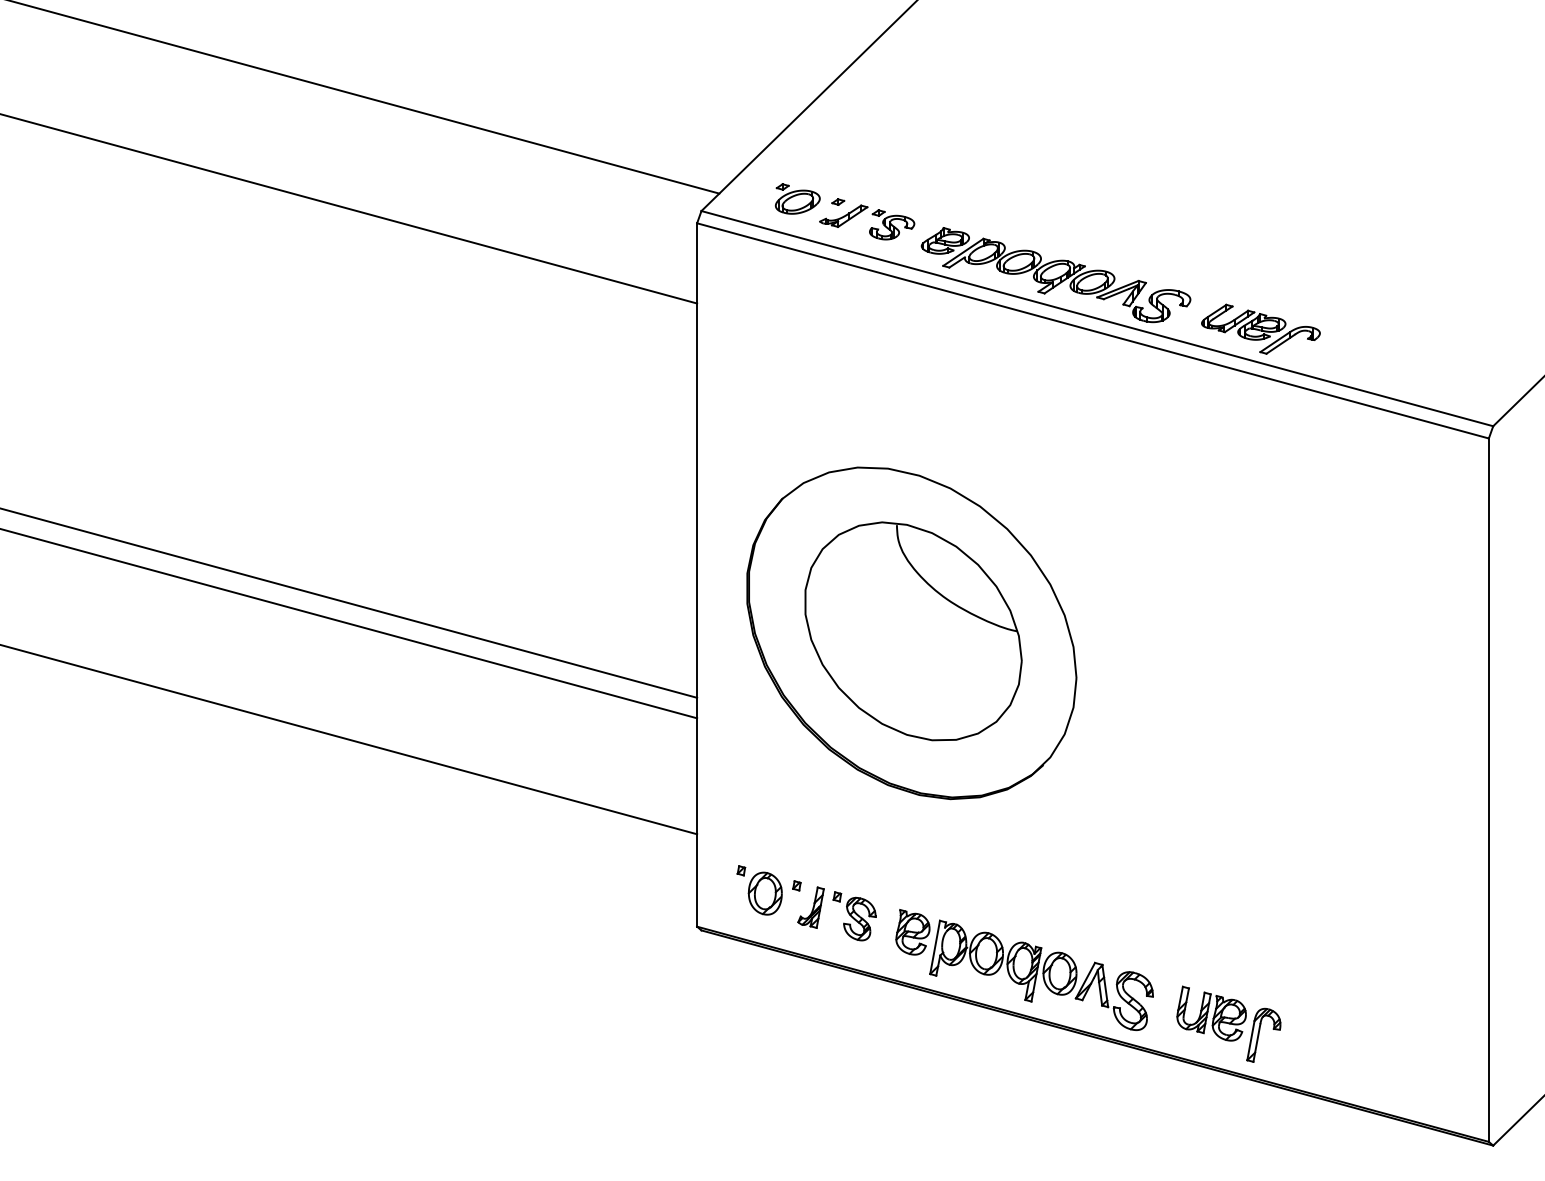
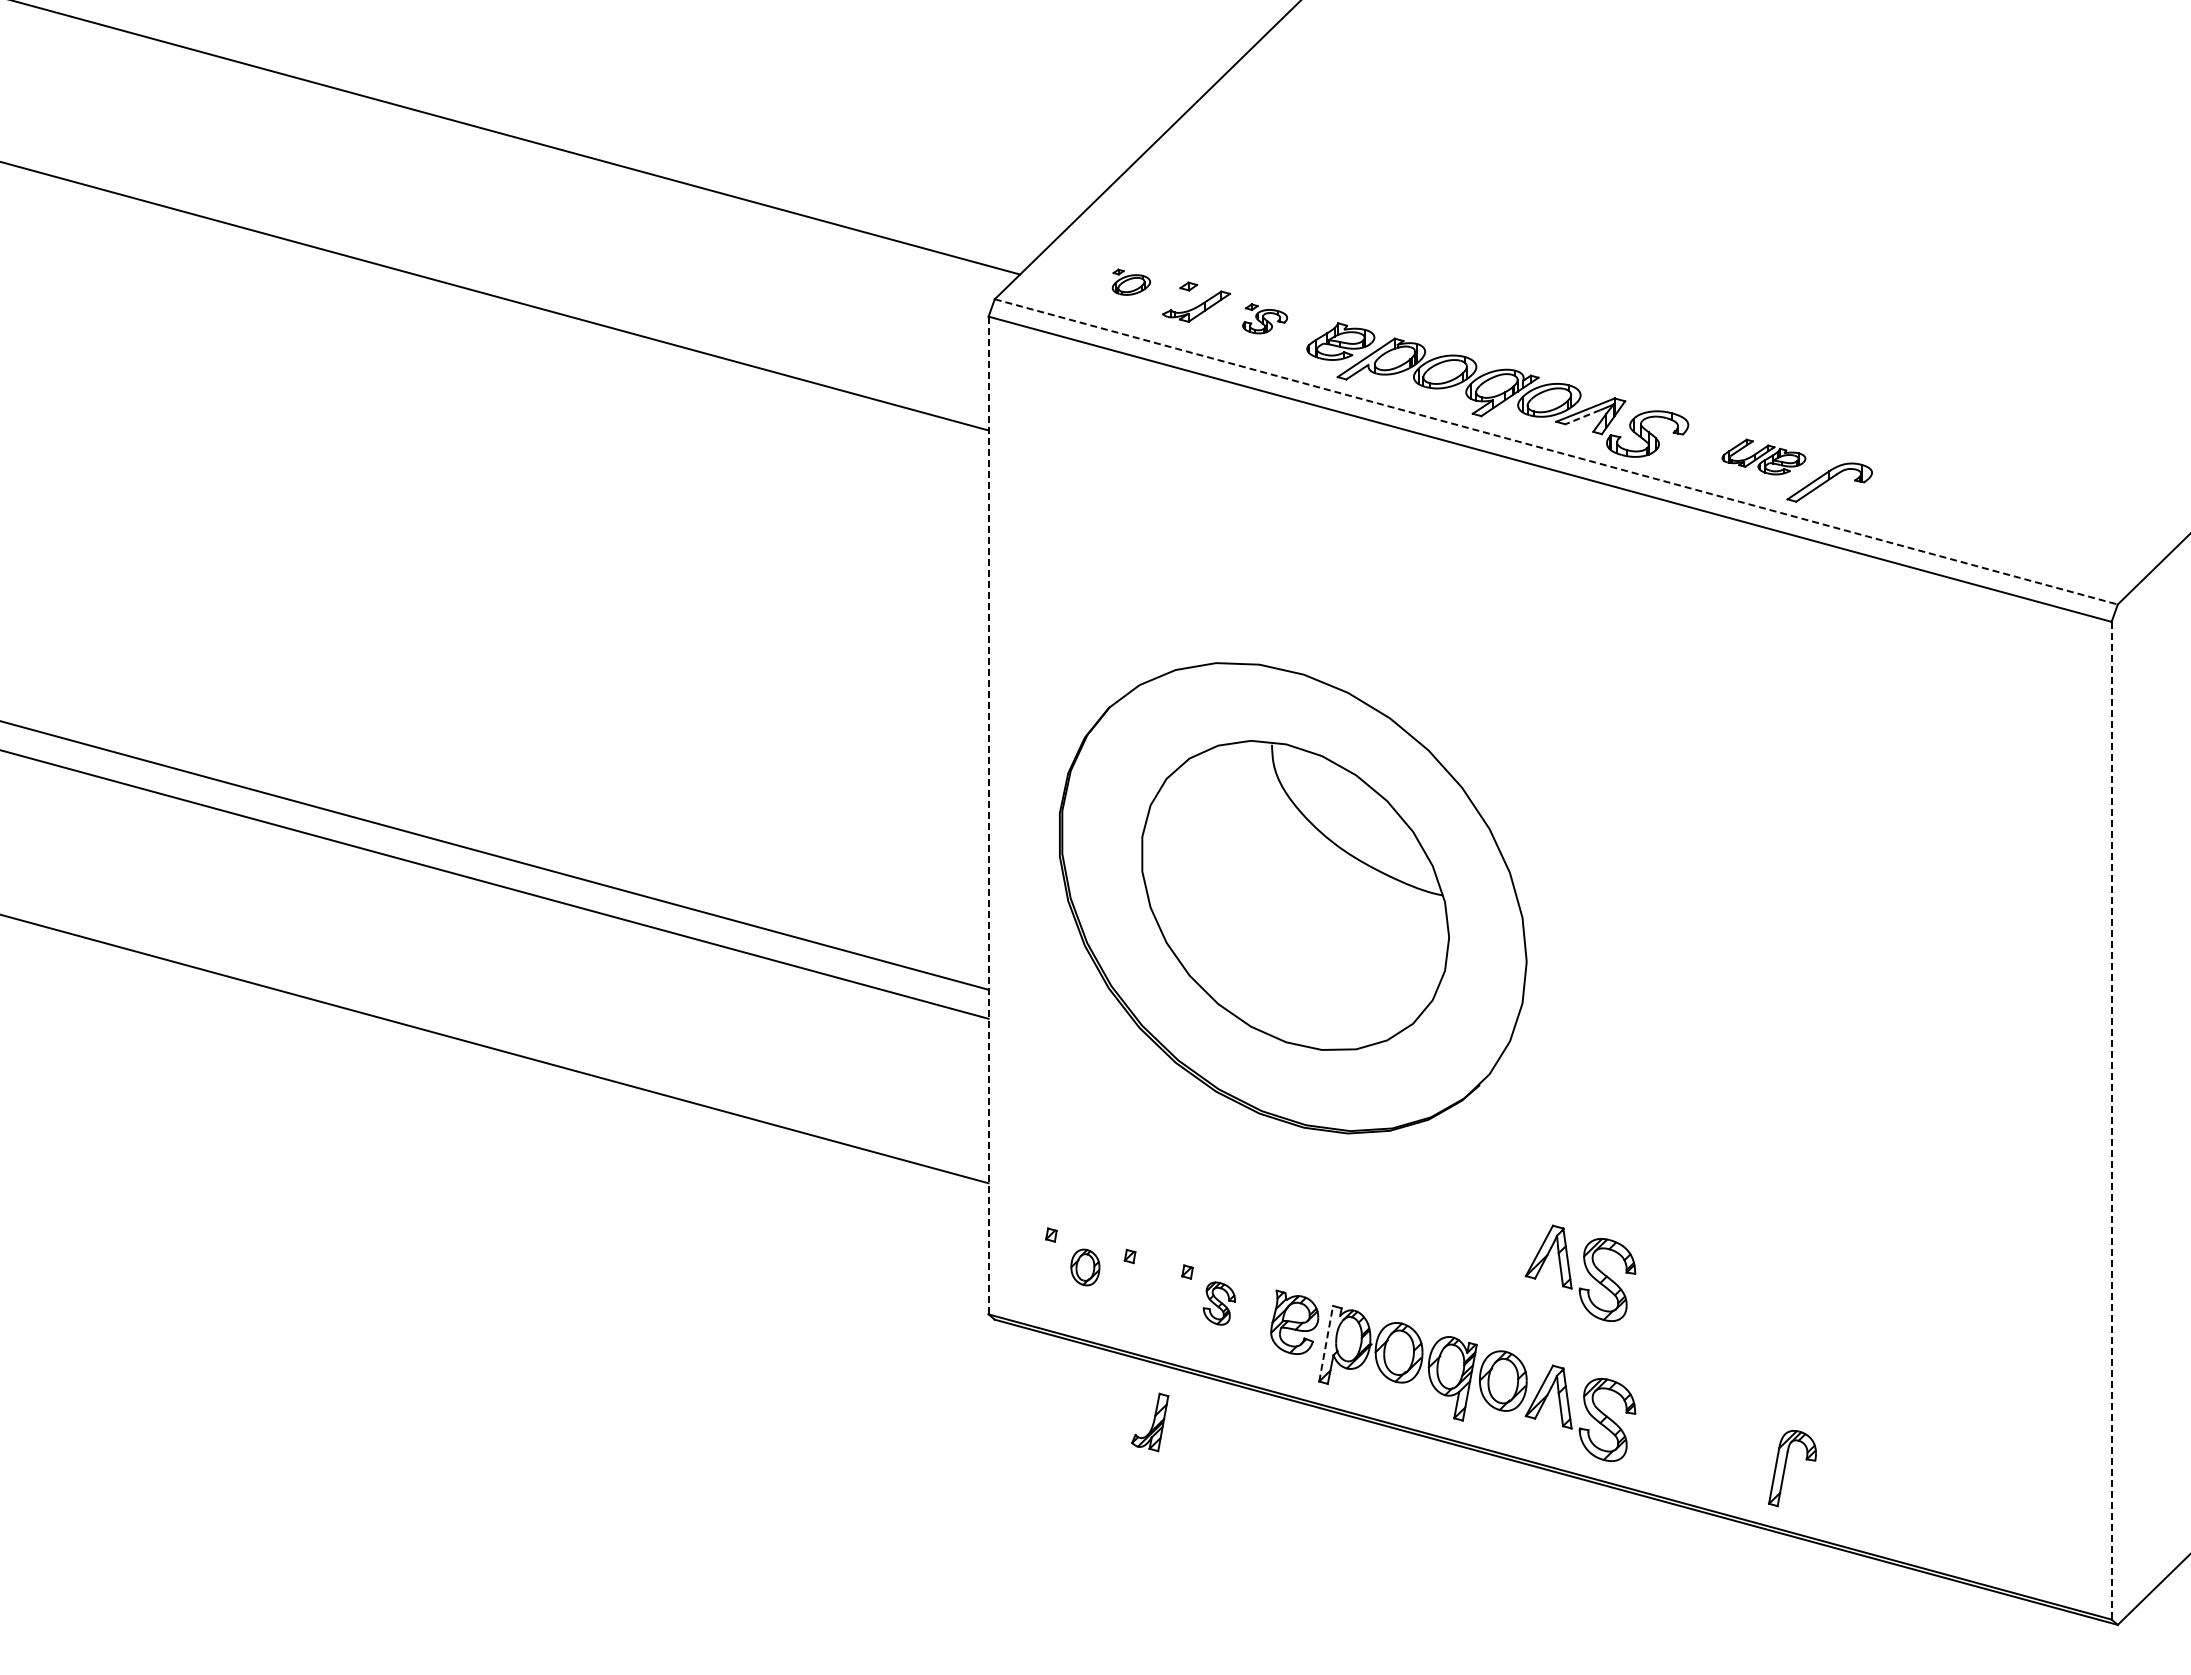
part: (797, 199) -> (1131, 282), size x0.6
part: (891, 224) -> (1264, 318), size x0.7
line: (1115, 294) -> (1582, 417), solid -> dashed
line: (1097, 318) -> (1556, 451), solid -> dashed
part: (1243, 321) -> (1763, 456), size x0.7
line: (697, 574) -> (988, 815), solid -> dashed
line: (1488, 790) -> (2111, 1120), solid -> dashed
part: (765, 893) -> (1085, 1267), size x0.6
part: (1118, 895) -> (1586, 1270), added
part: (811, 907) -> (1150, 1422), moved
part: (859, 919) -> (1219, 1303), size x0.7
line: (935, 947) -> (1326, 1343), solid -> dashed
part: (1211, 1013) -> (1717, 1437), removed

